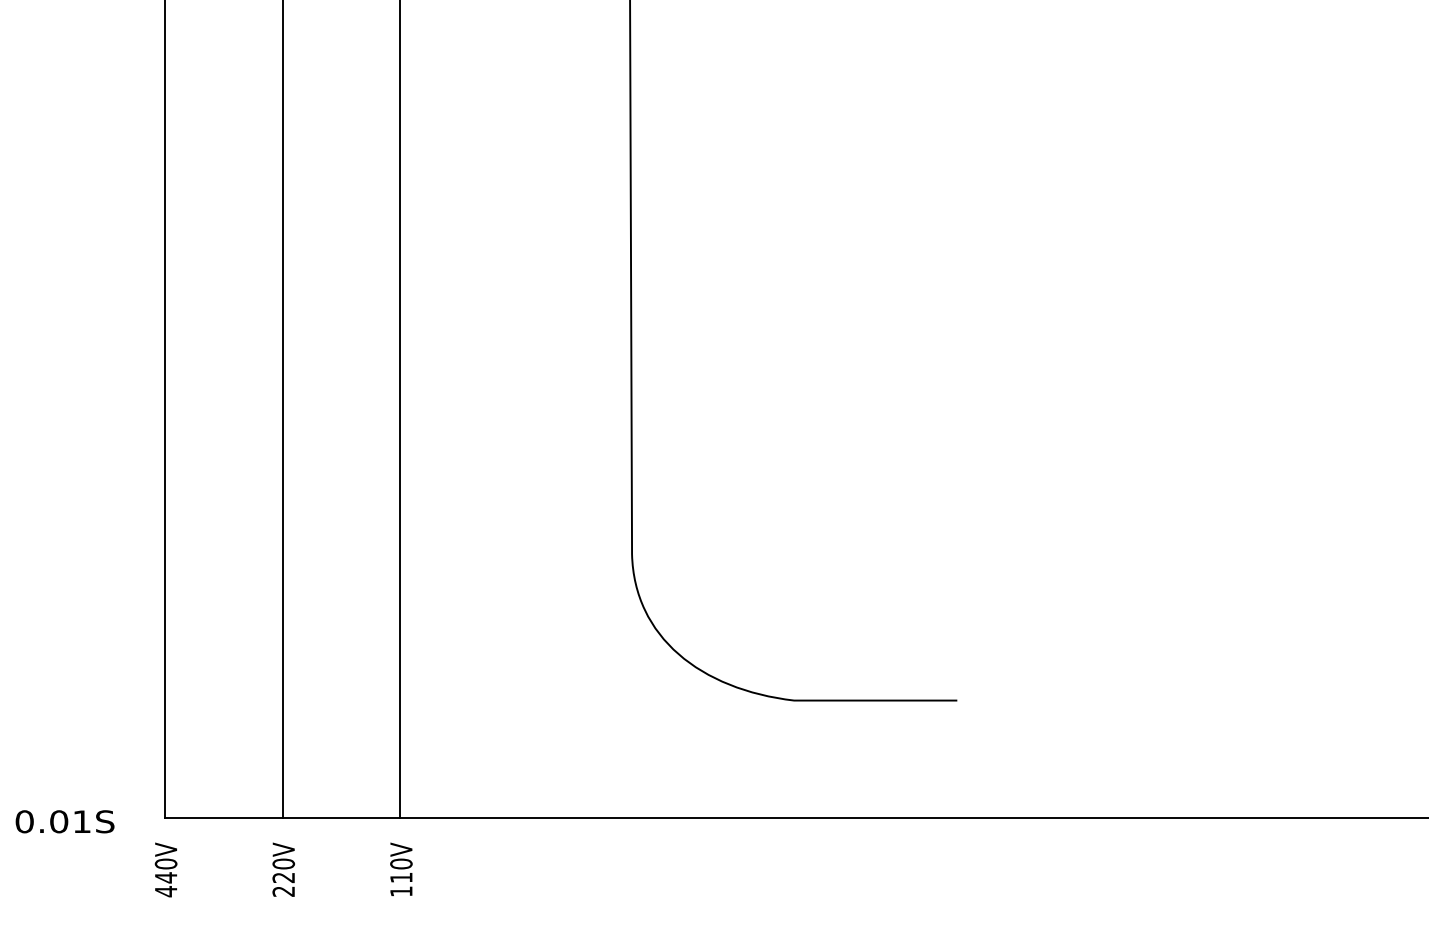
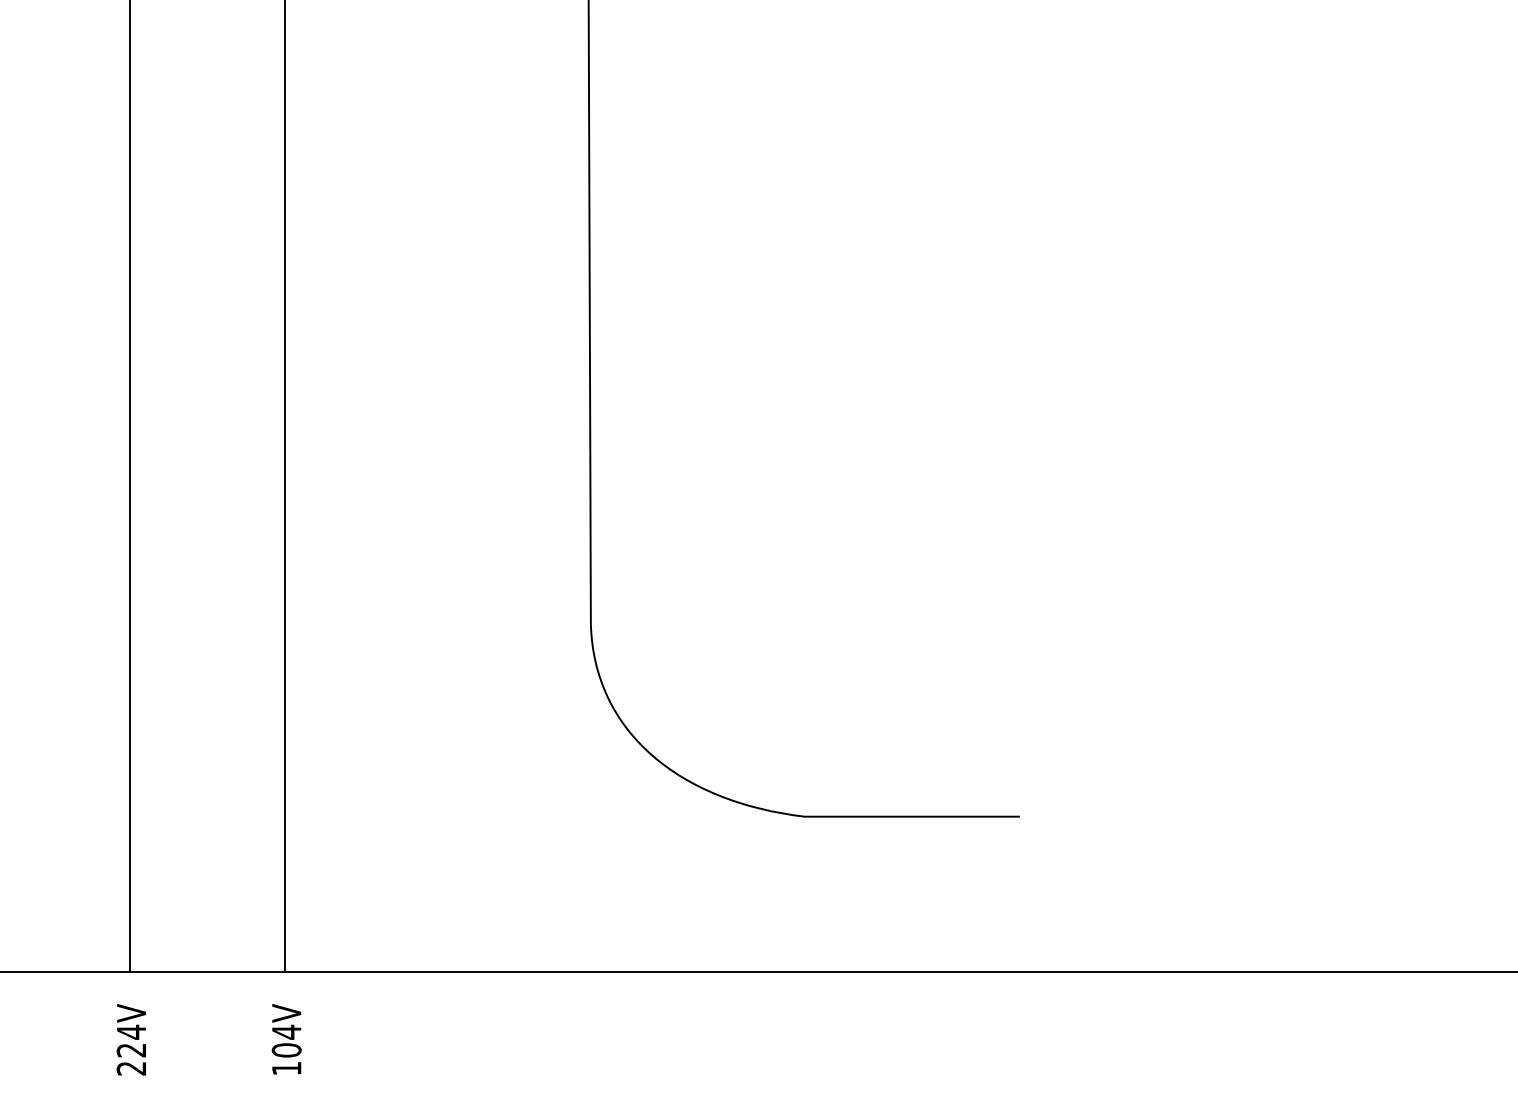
text: (283, 863) -> (131, 1031), 220V -> 224V
text: (401, 870) -> (286, 1040), 110V -> 104V

